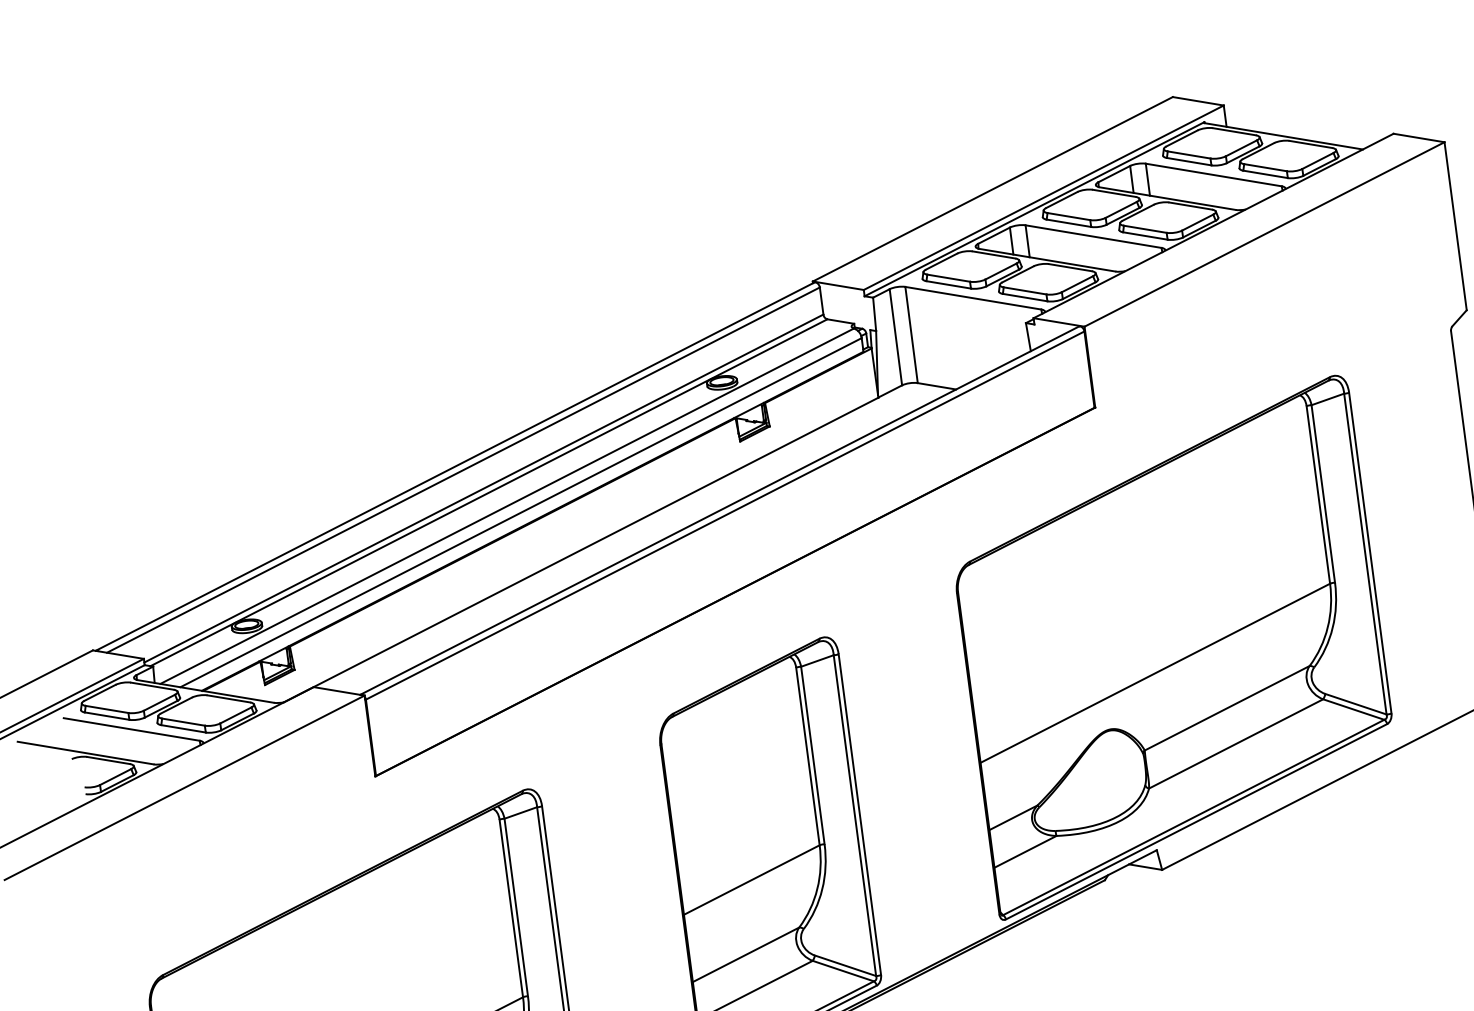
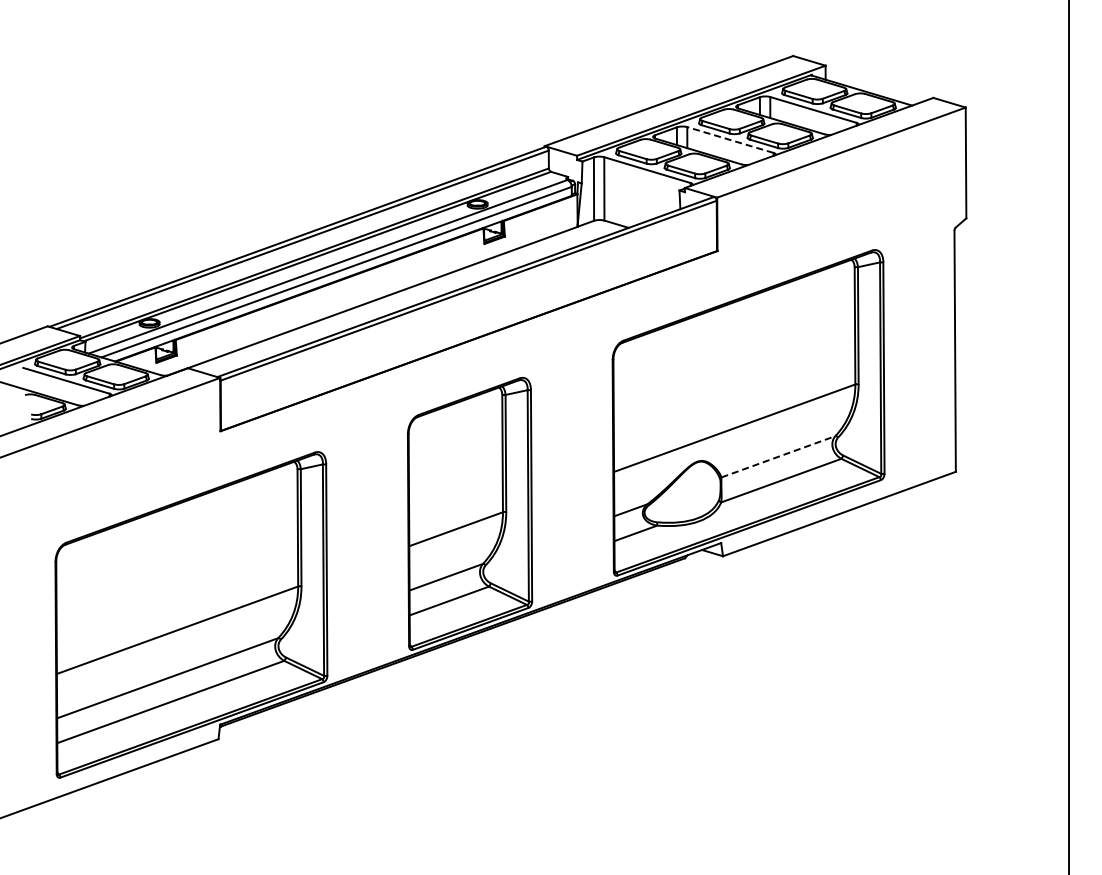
line: (1092, 236) -> (729, 139), solid -> dashed
line: (1227, 707) -> (778, 456), solid -> dashed

